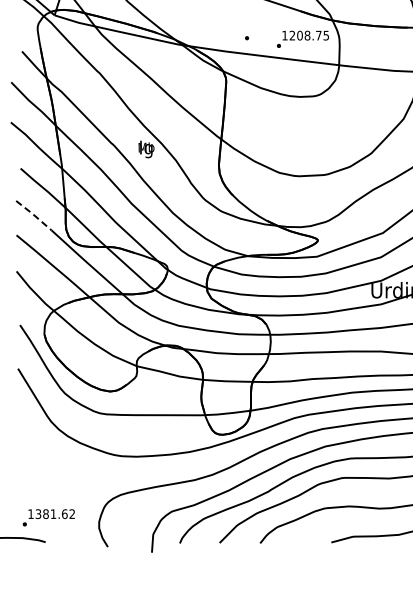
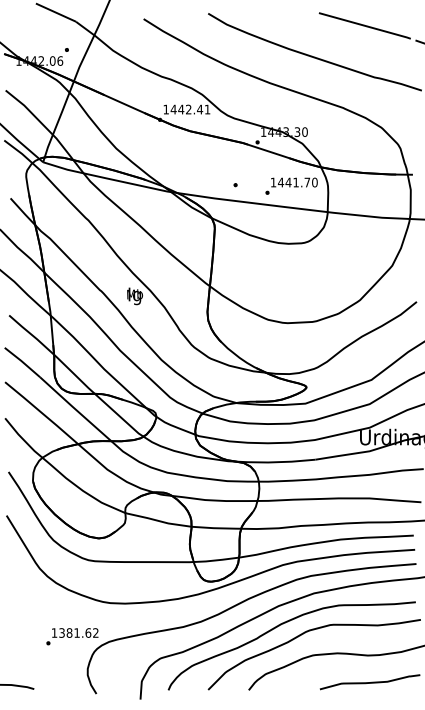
text: (308, 35) -> (297, 182), 1208.75 -> 1441.70
line: (33, 215) -> (22, 362), dashed -> solid
text: (48, 517) -> (72, 636), moved

